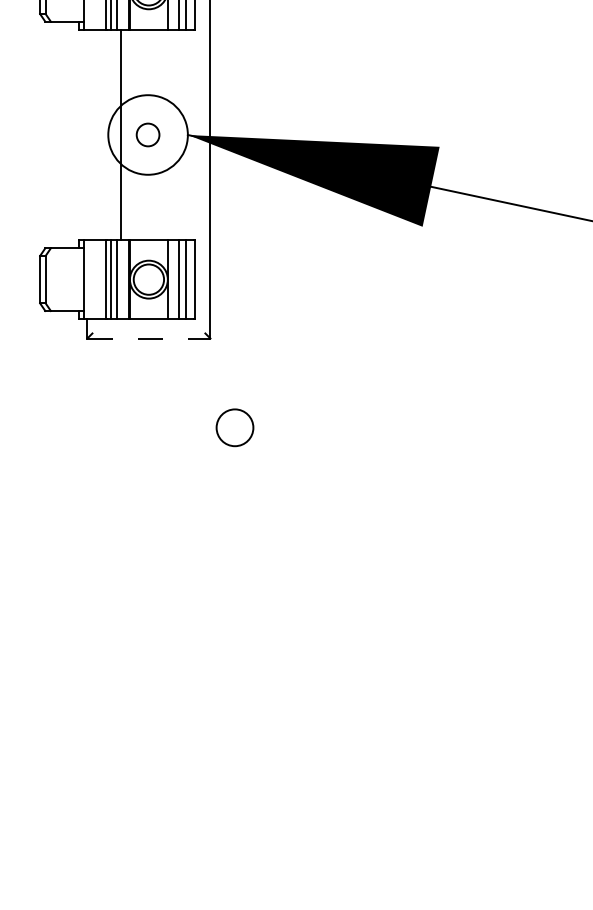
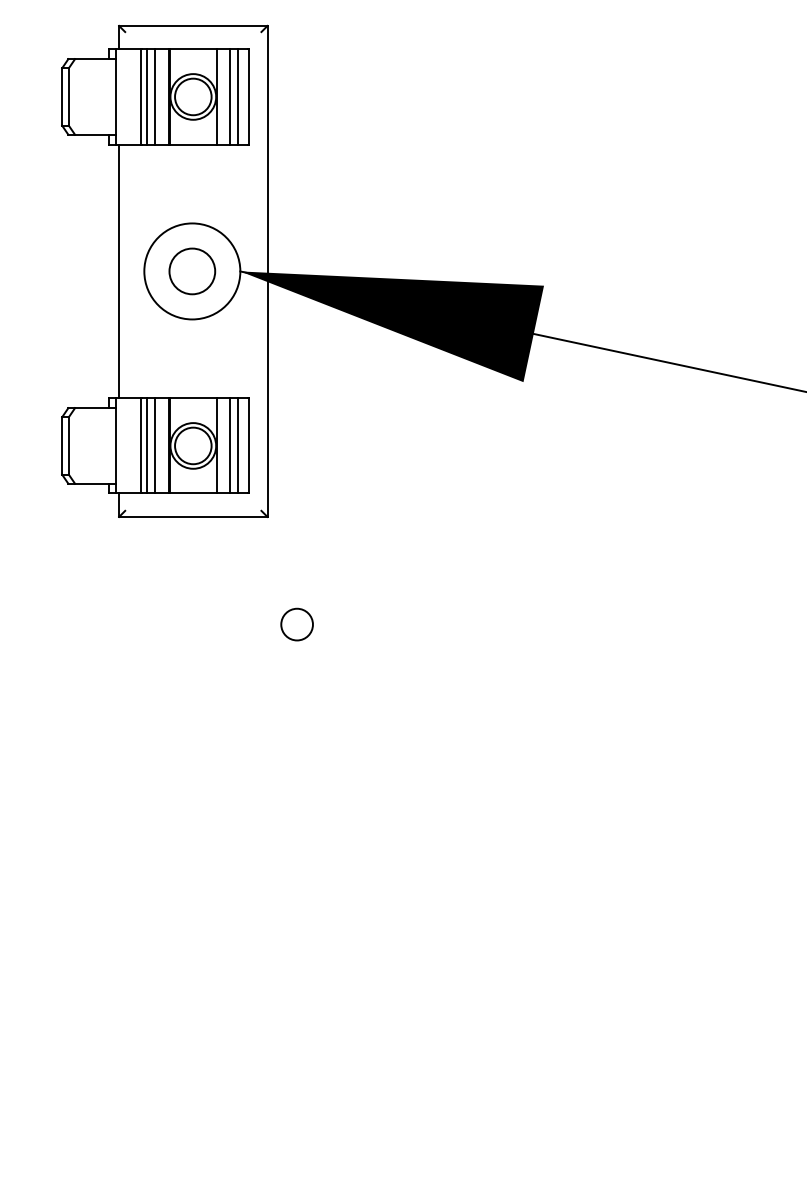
line: (121, 135) -> (119, 271), moved
circle: (148, 135) -> (192, 271), size x1.67
line: (149, 338) -> (193, 516), dashed -> solid
circle: (234, 427) -> (296, 624), size x0.71

